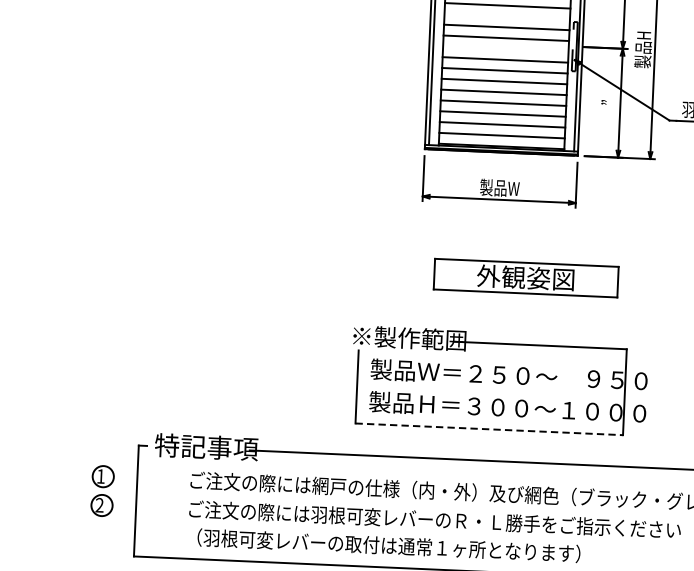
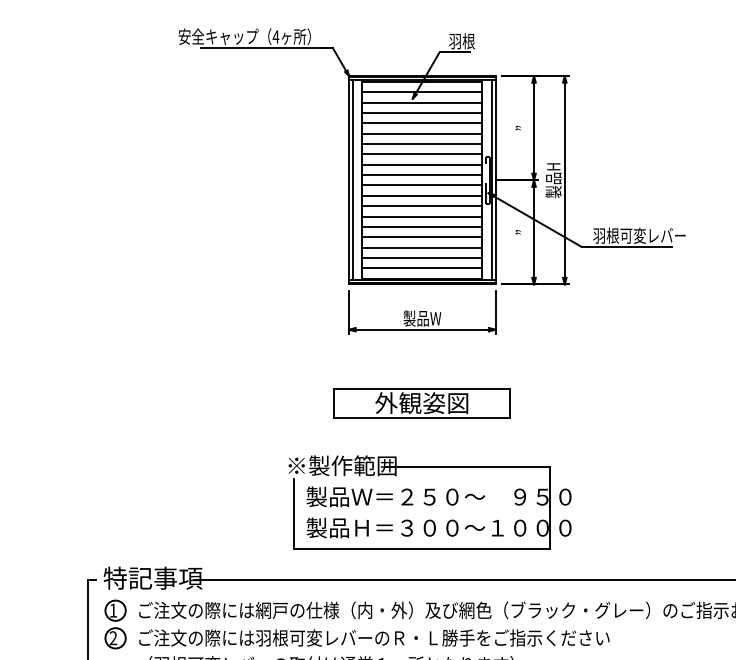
line: (507, 16) -> (422, 154), added
line: (506, 49) -> (422, 185), added
part: (525, 278) -> (421, 403), moved
line: (489, 429) -> (422, 549), dashed -> solid
part: (102, 491) -> (115, 624), moved

